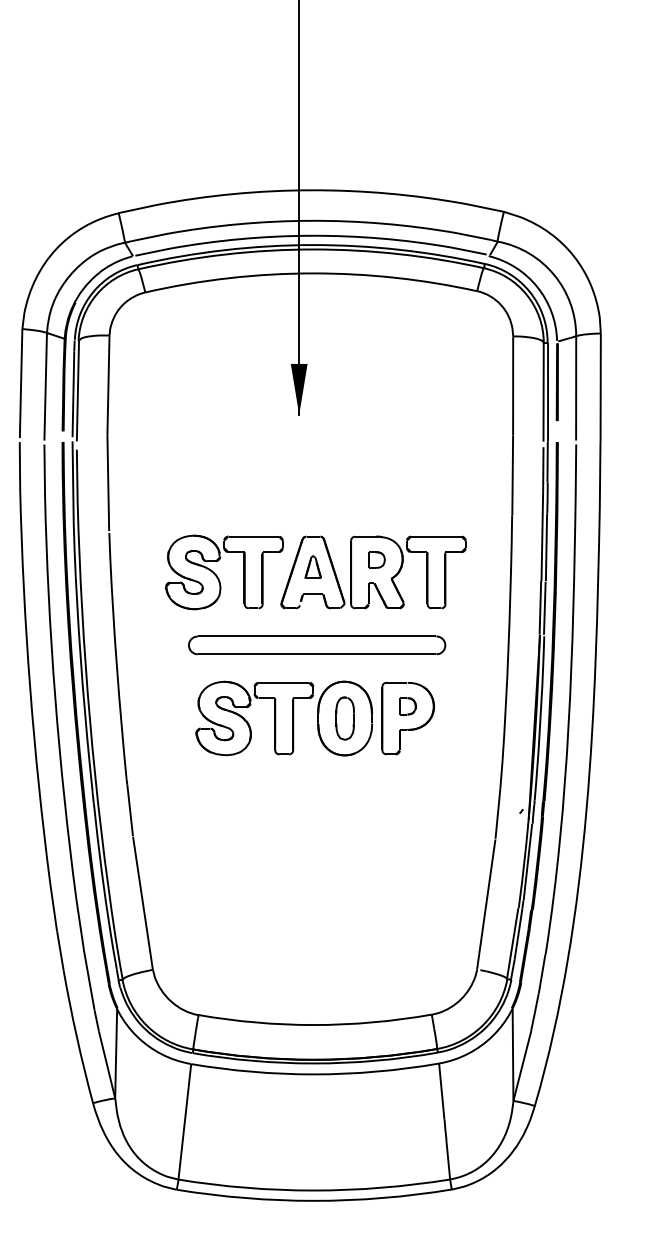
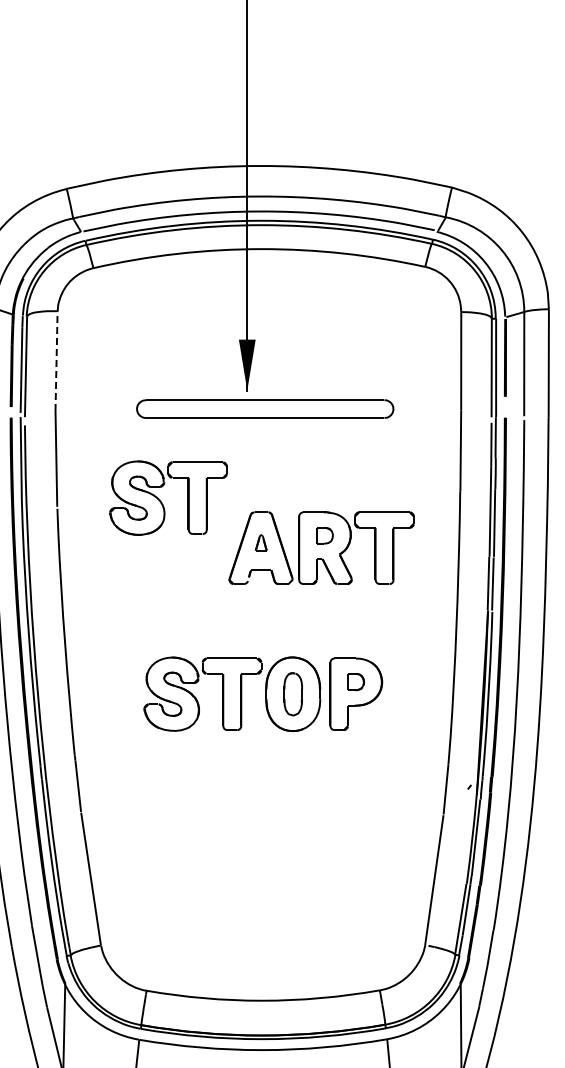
line: (108, 385) -> (56, 361), solid -> dashed
part: (312, 566) -> (260, 542), size x0.7
part: (217, 575) -> (161, 501), moved
part: (317, 645) -> (265, 409), moved

